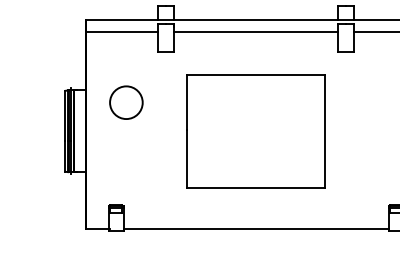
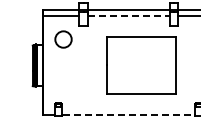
line: (257, 32) -> (129, 16), solid -> dashed
circle: (126, 102) -> (63, 39), moved
part: (255, 130) -> (141, 65), moved
line: (257, 230) -> (129, 115), solid -> dashed

